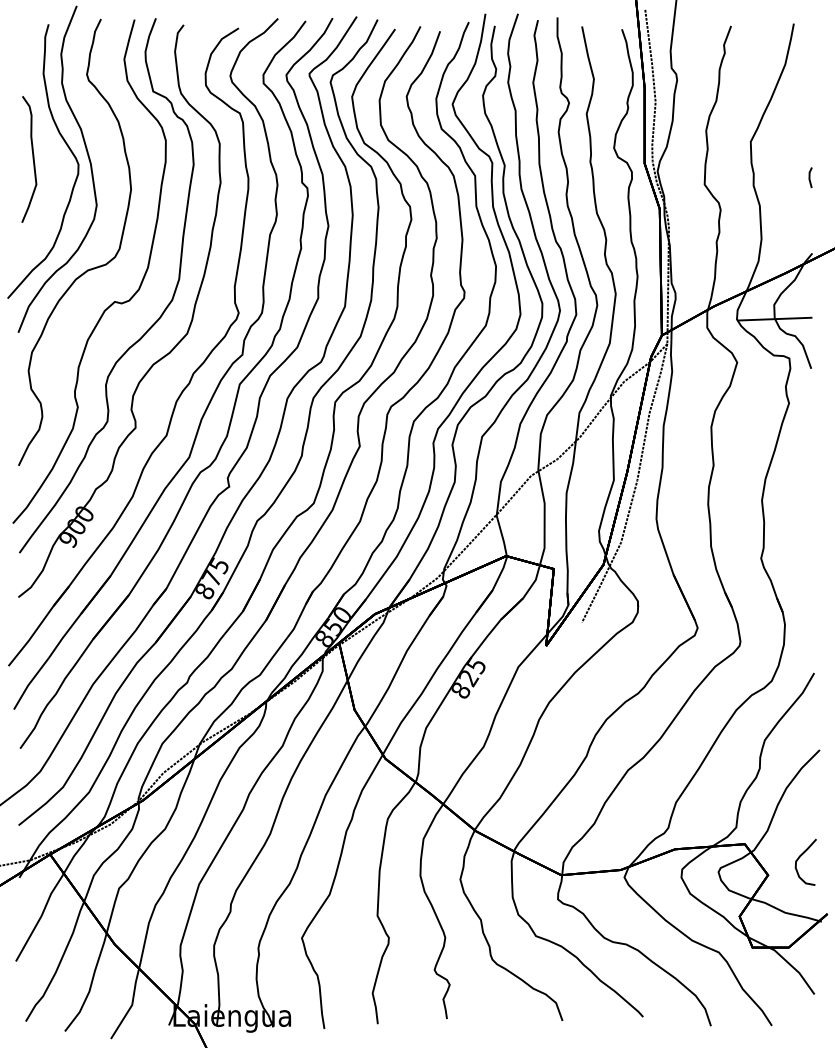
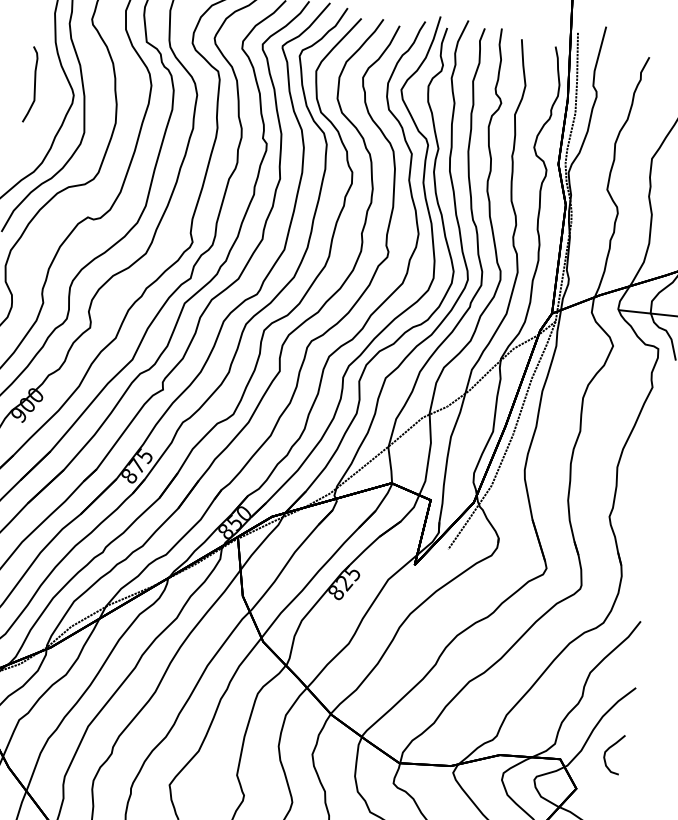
part: (29, 159) -> (32, 84), size x0.7
part: (801, 856) -> (610, 748), moved

